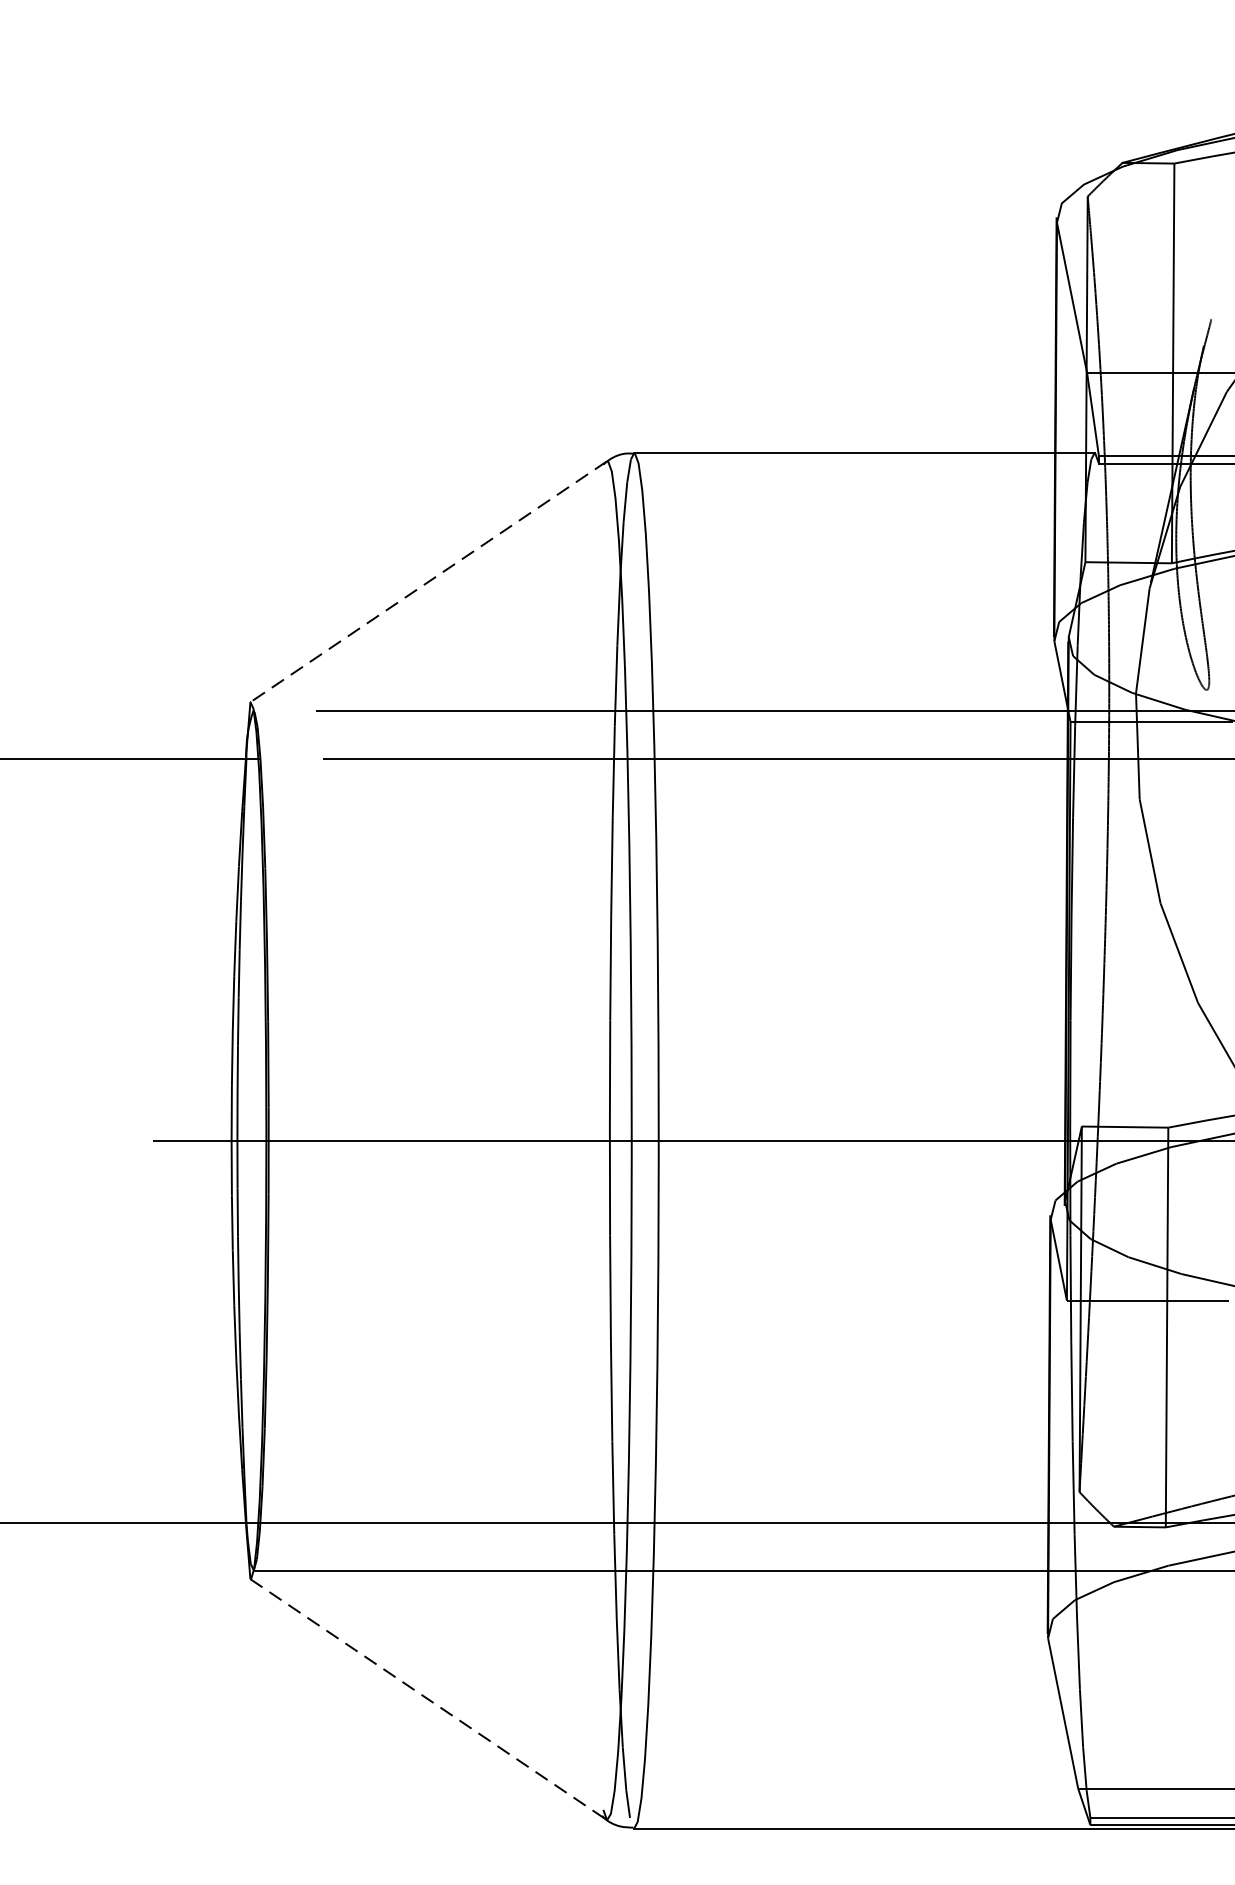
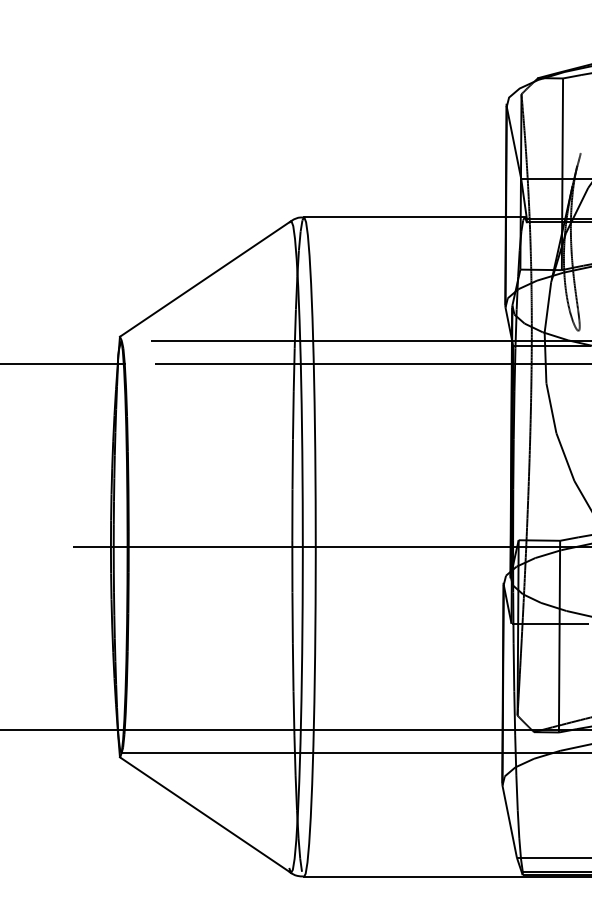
line: (428, 582) -> (205, 279), dashed -> solid
line: (428, 1700) -> (205, 815), dashed -> solid

